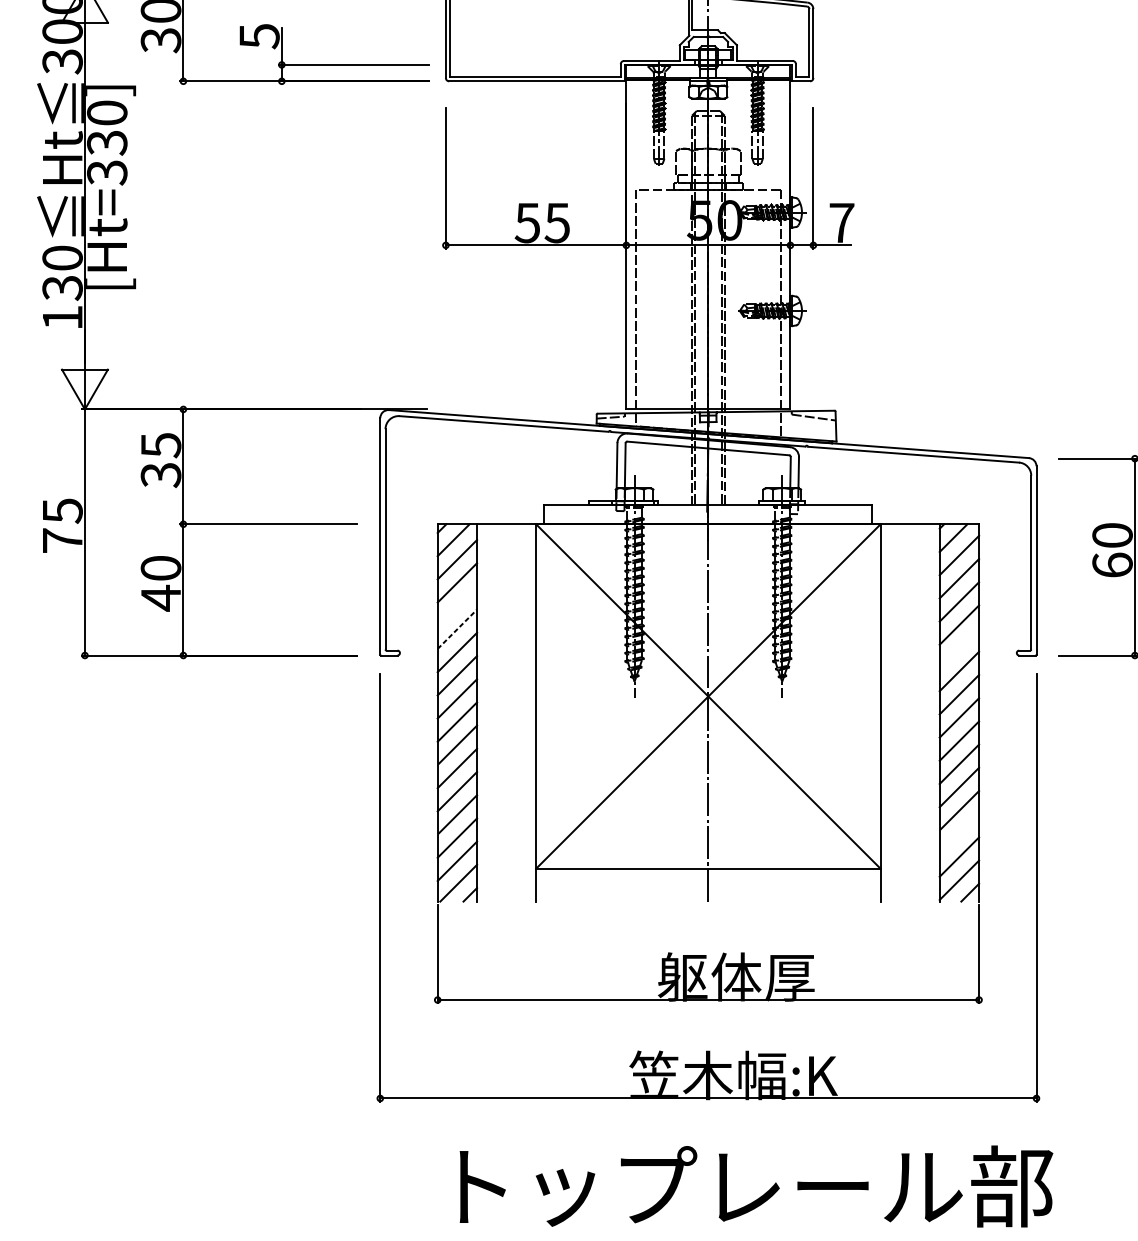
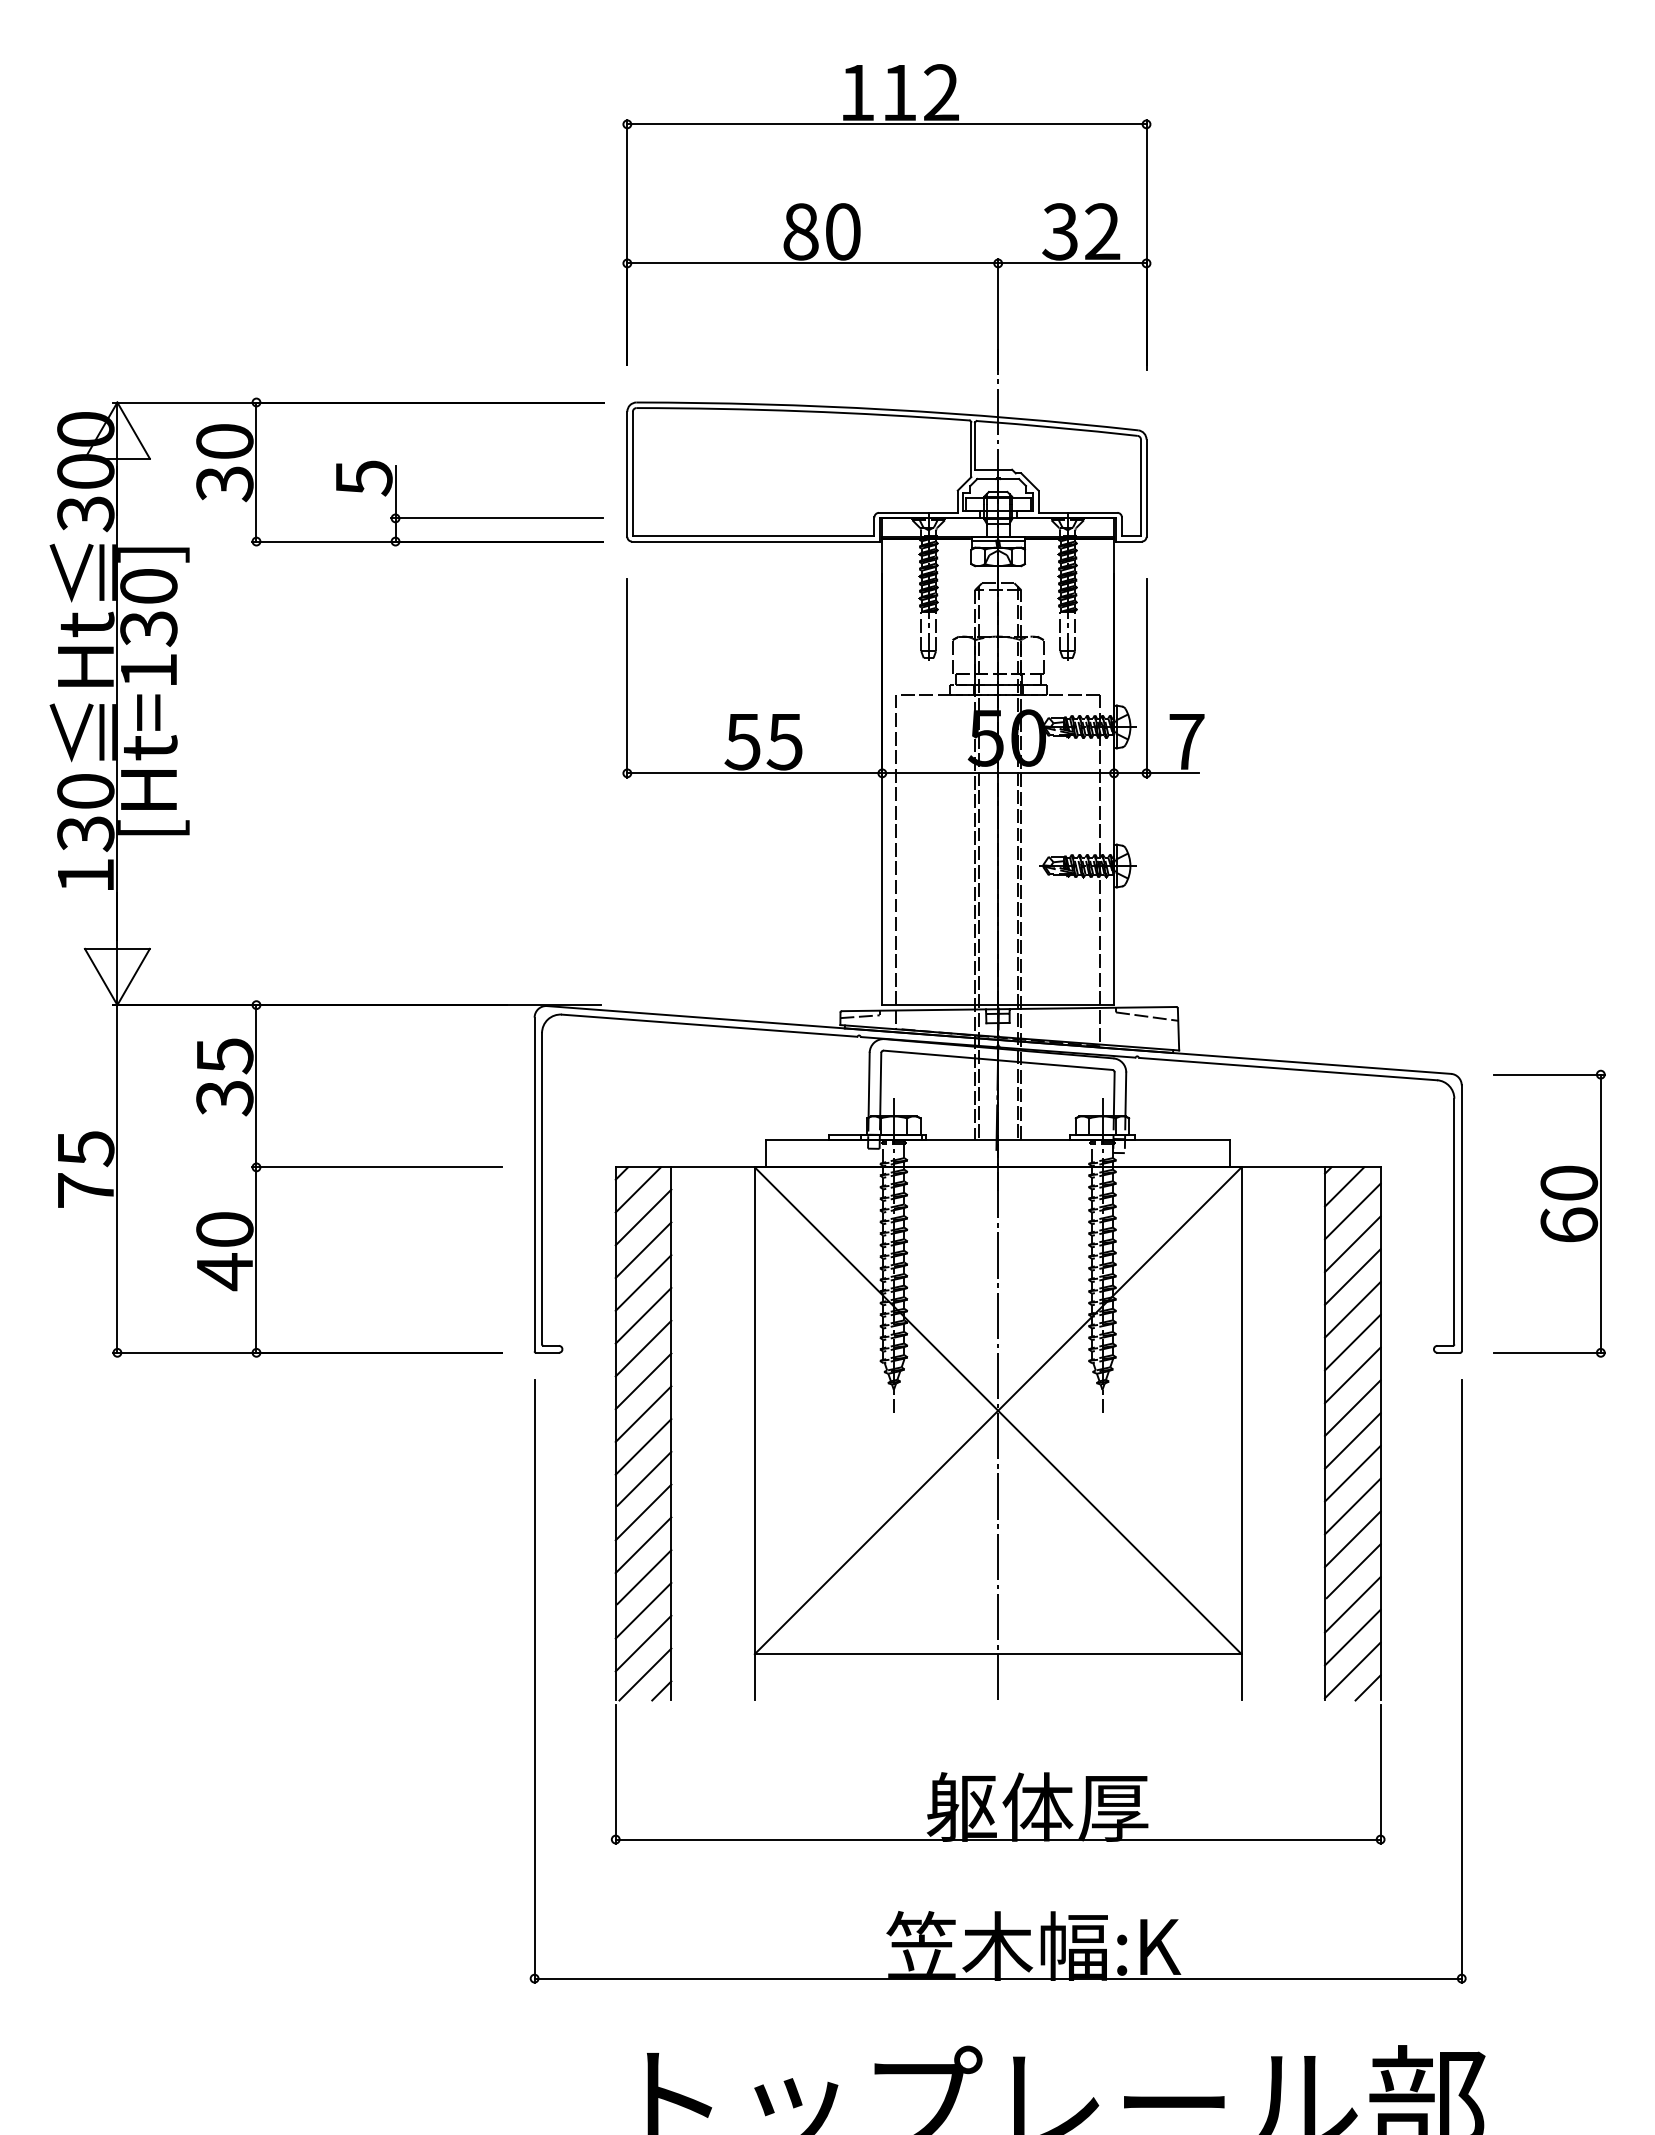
text: (106, 173) -> (148, 671), [Ht=330] -> [Ht=130]
line: (457, 605) -> (643, 1282), added
line: (457, 629) -> (643, 1315), dashed -> solid
line: (959, 648) -> (1352, 1342), added
line: (959, 833) -> (1352, 1604), added

